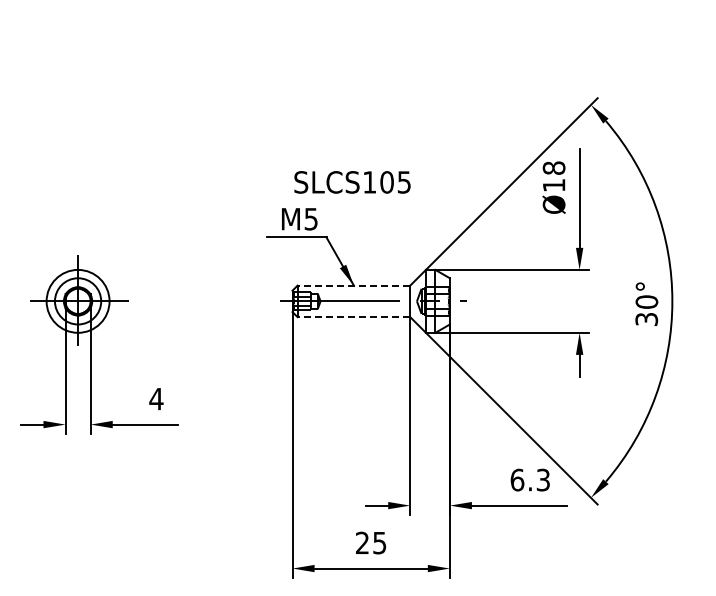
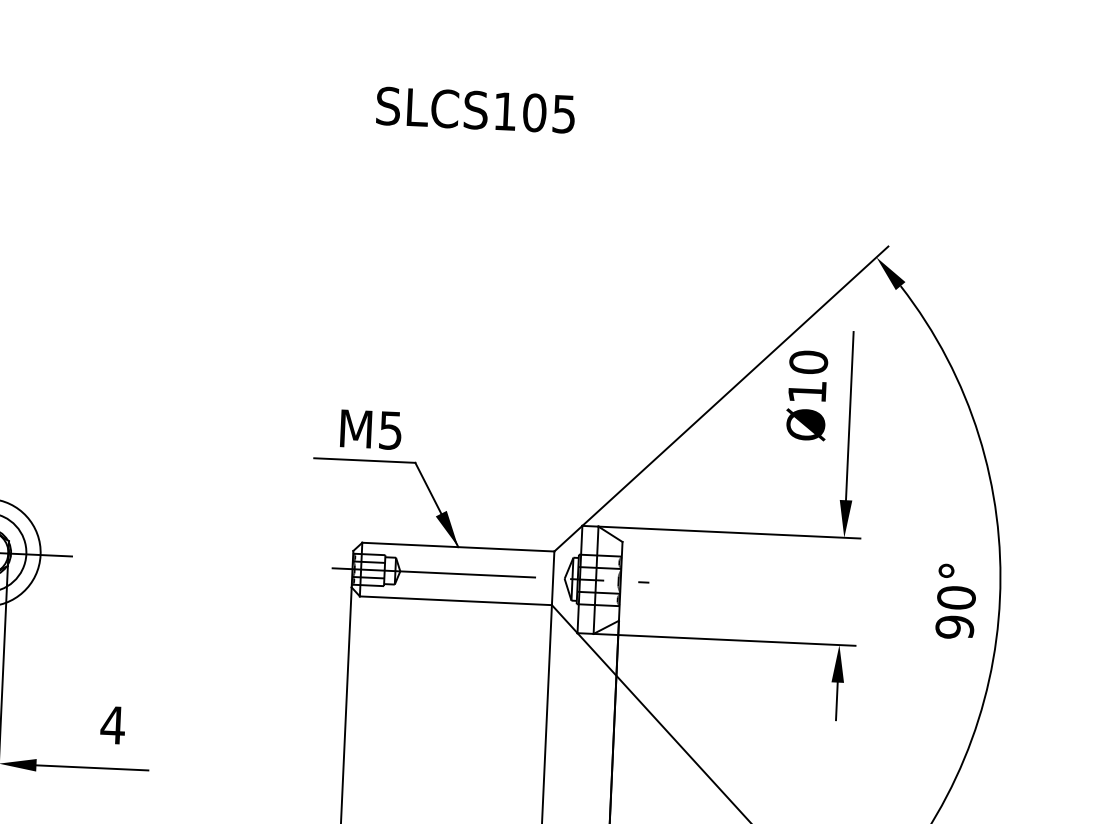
text: (554, 167) -> (809, 361), Ø18 -> Ø10
text: (352, 182) -> (475, 110), moved
line: (353, 285) -> (457, 546), dashed -> solid
line: (353, 317) -> (455, 601), dashed -> solid
text: (646, 319) -> (954, 627), 30° -> 90°

